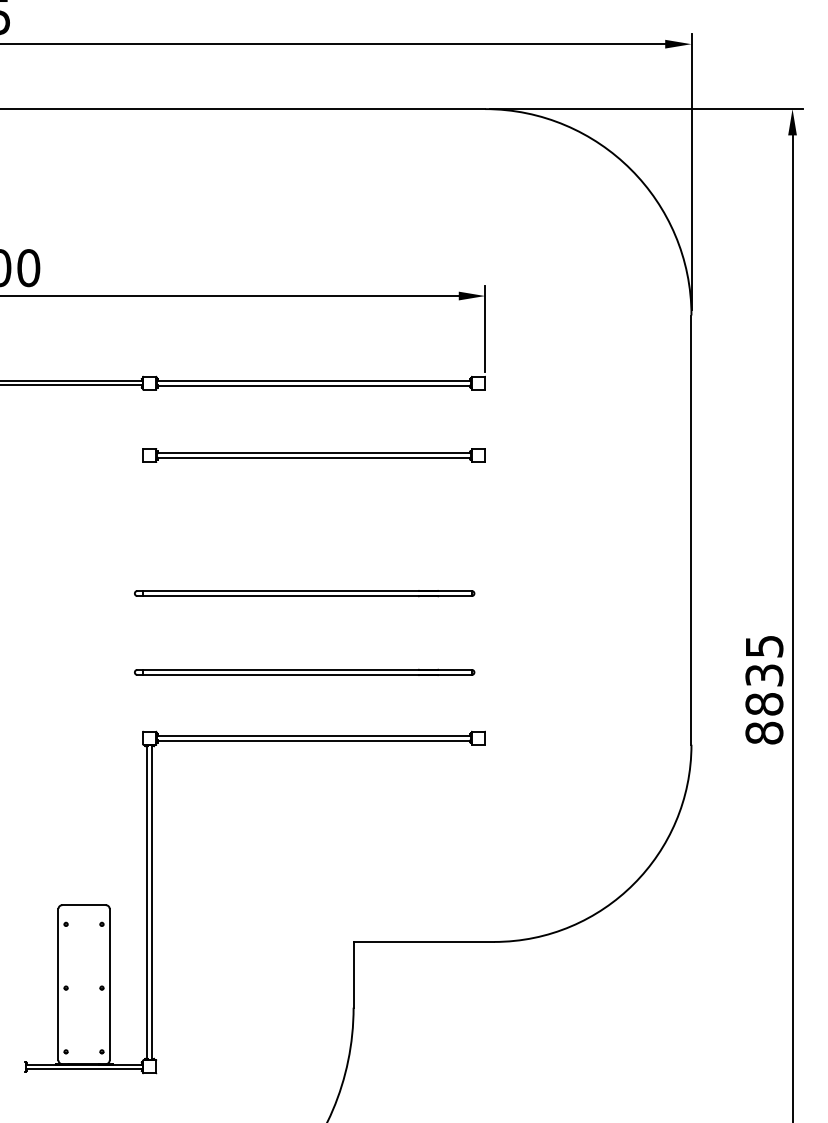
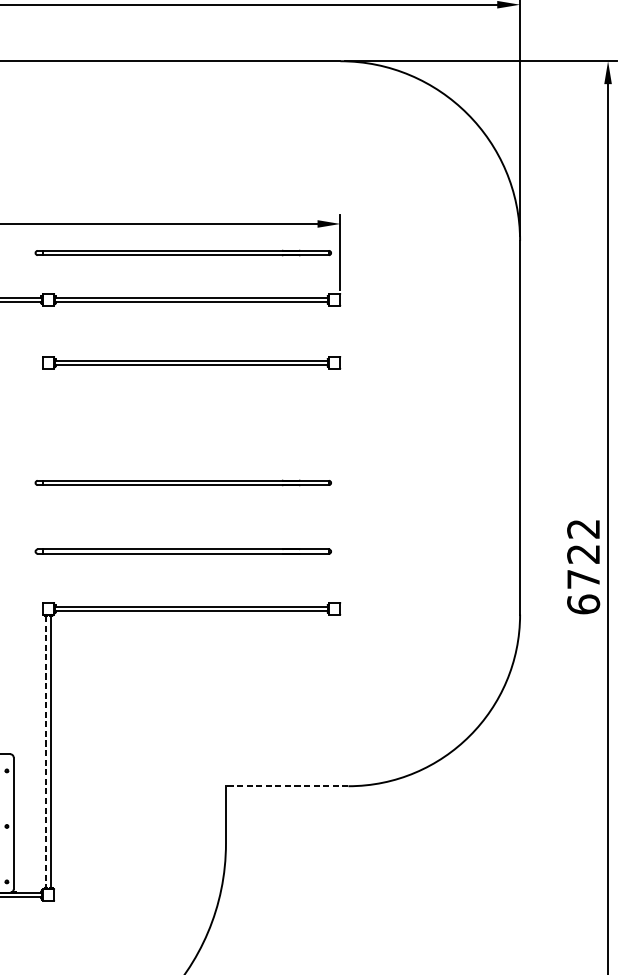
part: (304, 328) -> (183, 252), added
text: (764, 690) -> (583, 567), 8835 -> 6722
line: (147, 903) -> (46, 752), solid -> dashed
line: (423, 941) -> (286, 785), solid -> dashed

